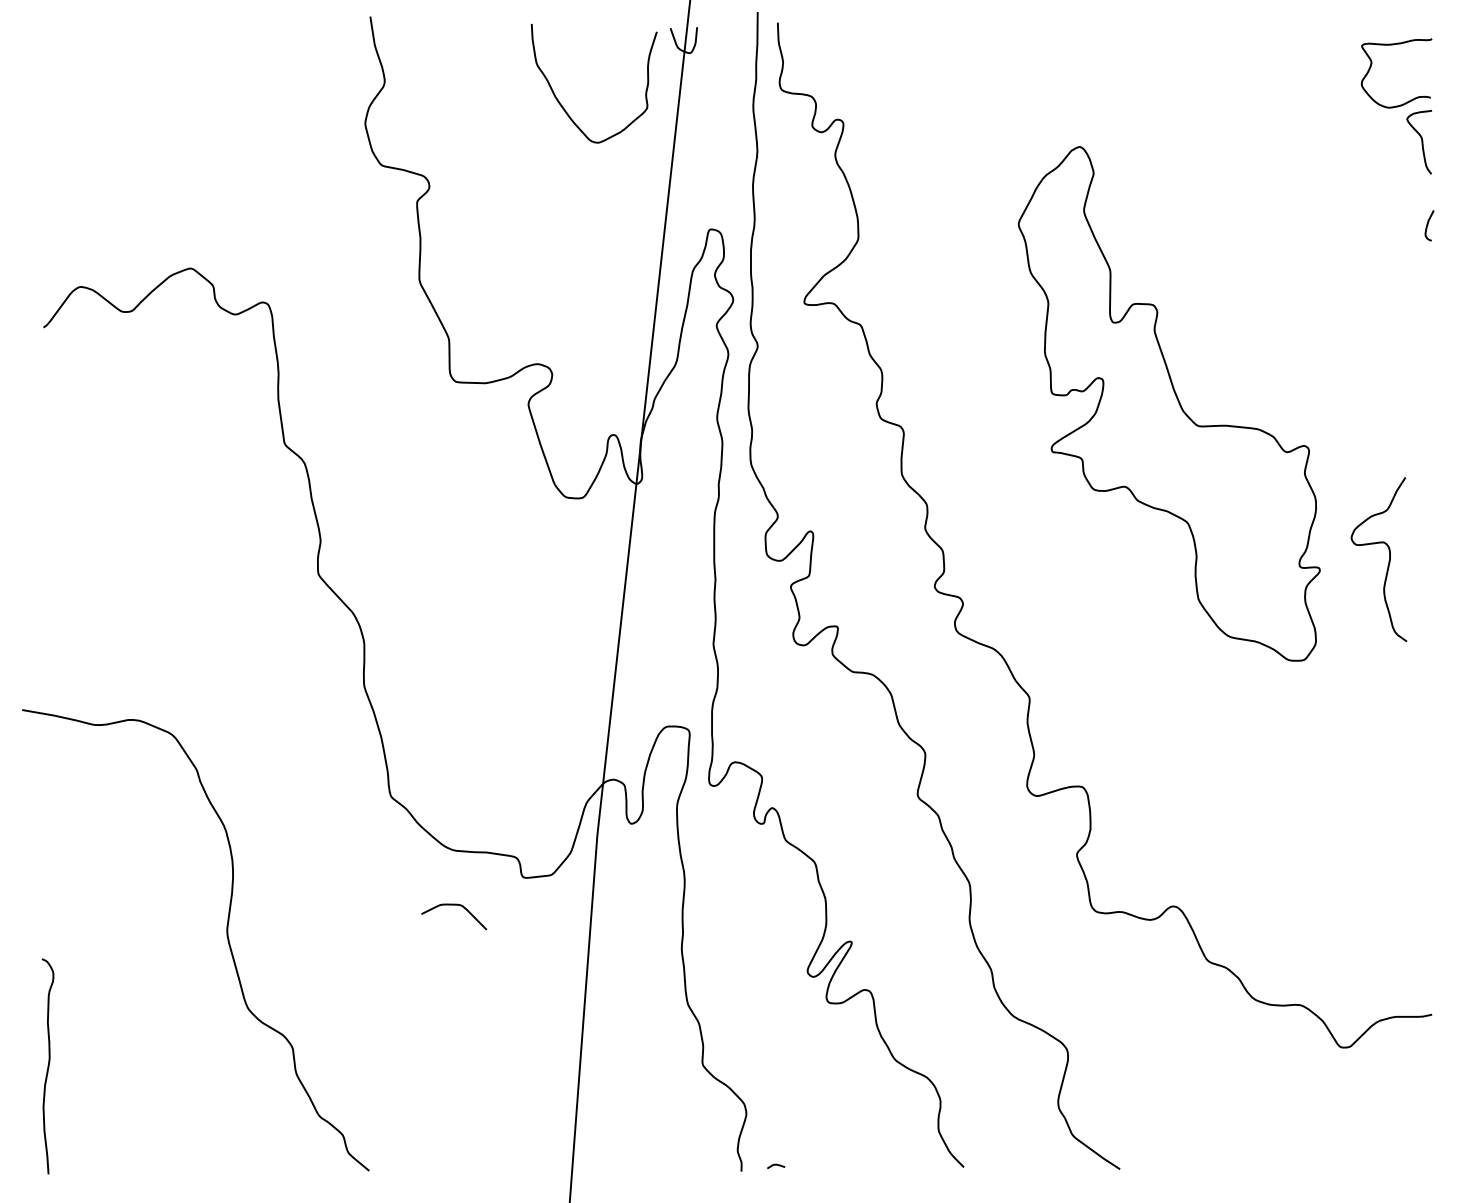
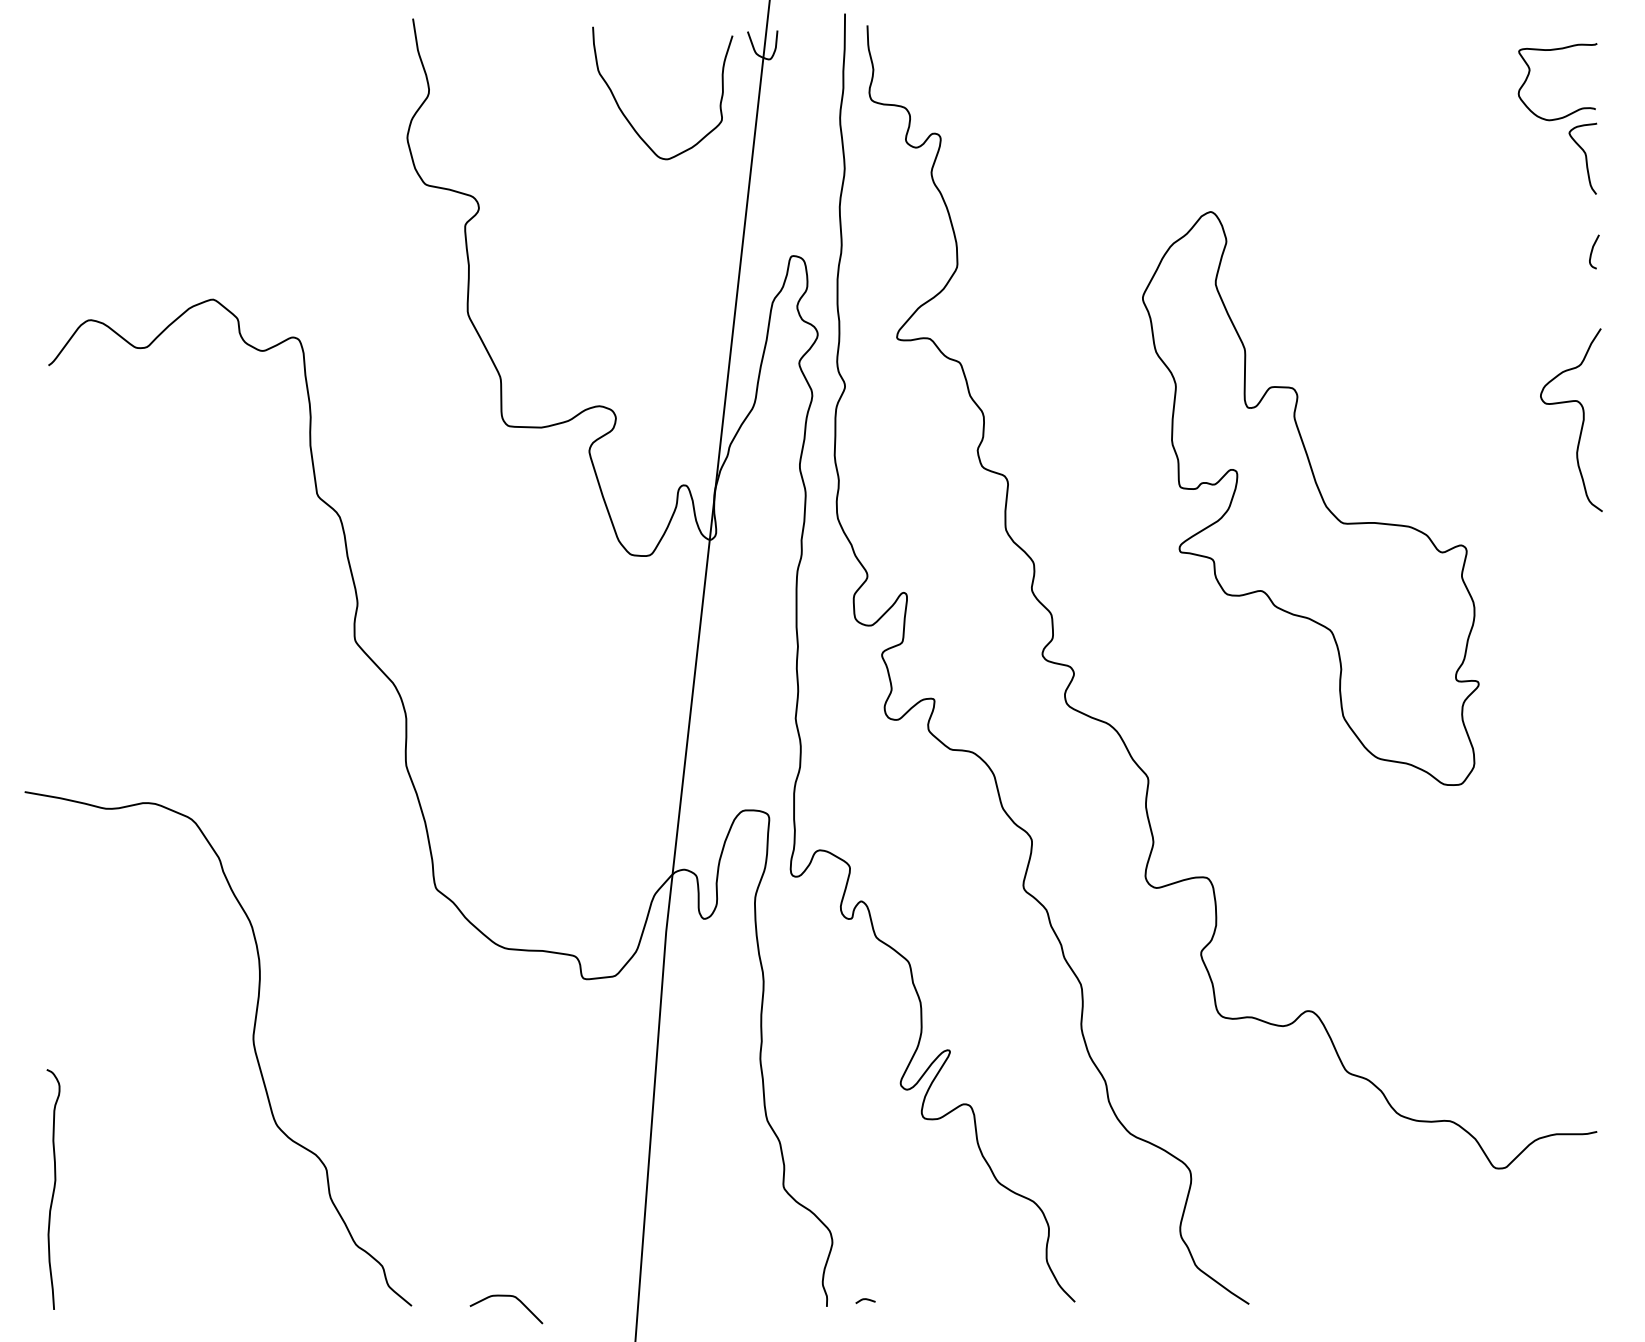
part: (1168, 403) -> (1309, 498), moved
curve: (1388, 560) -> (1582, 421), moved
curve: (454, 905) -> (506, 1296), moved

